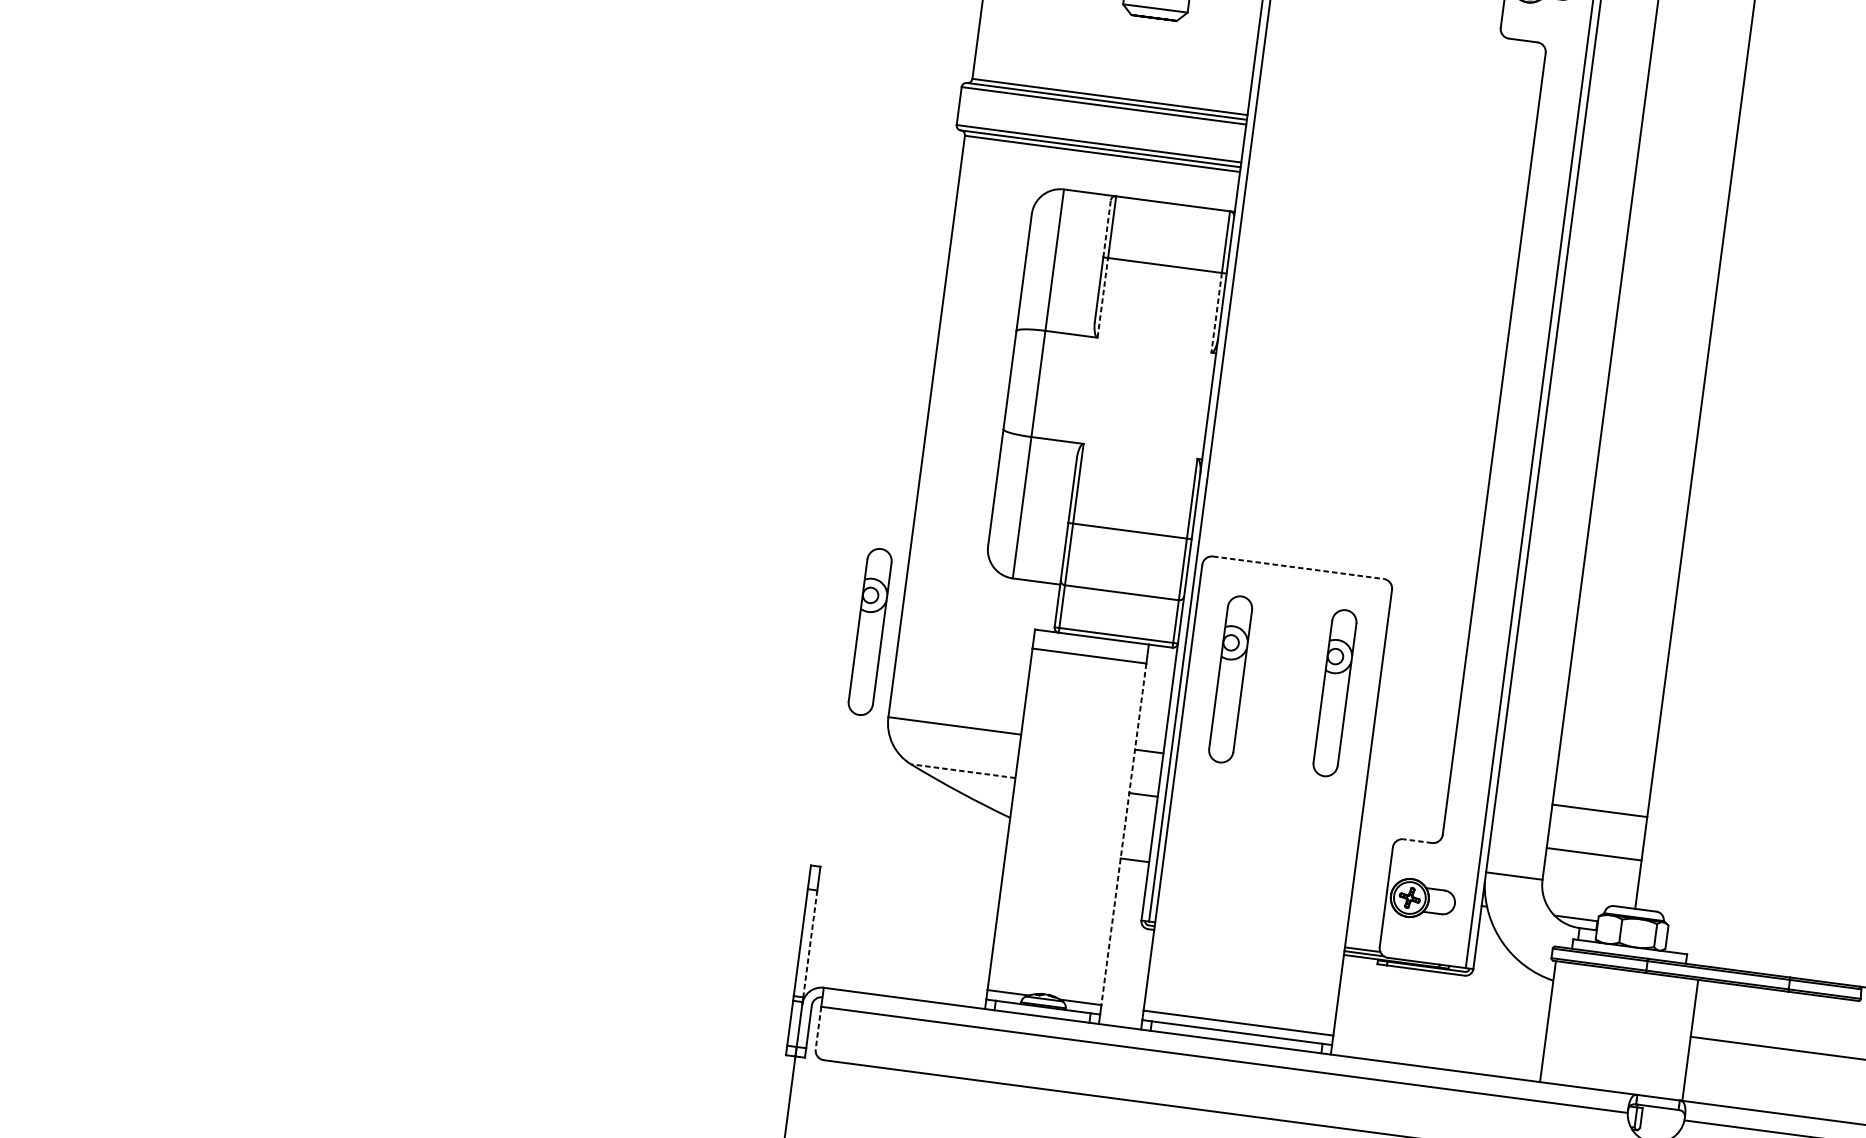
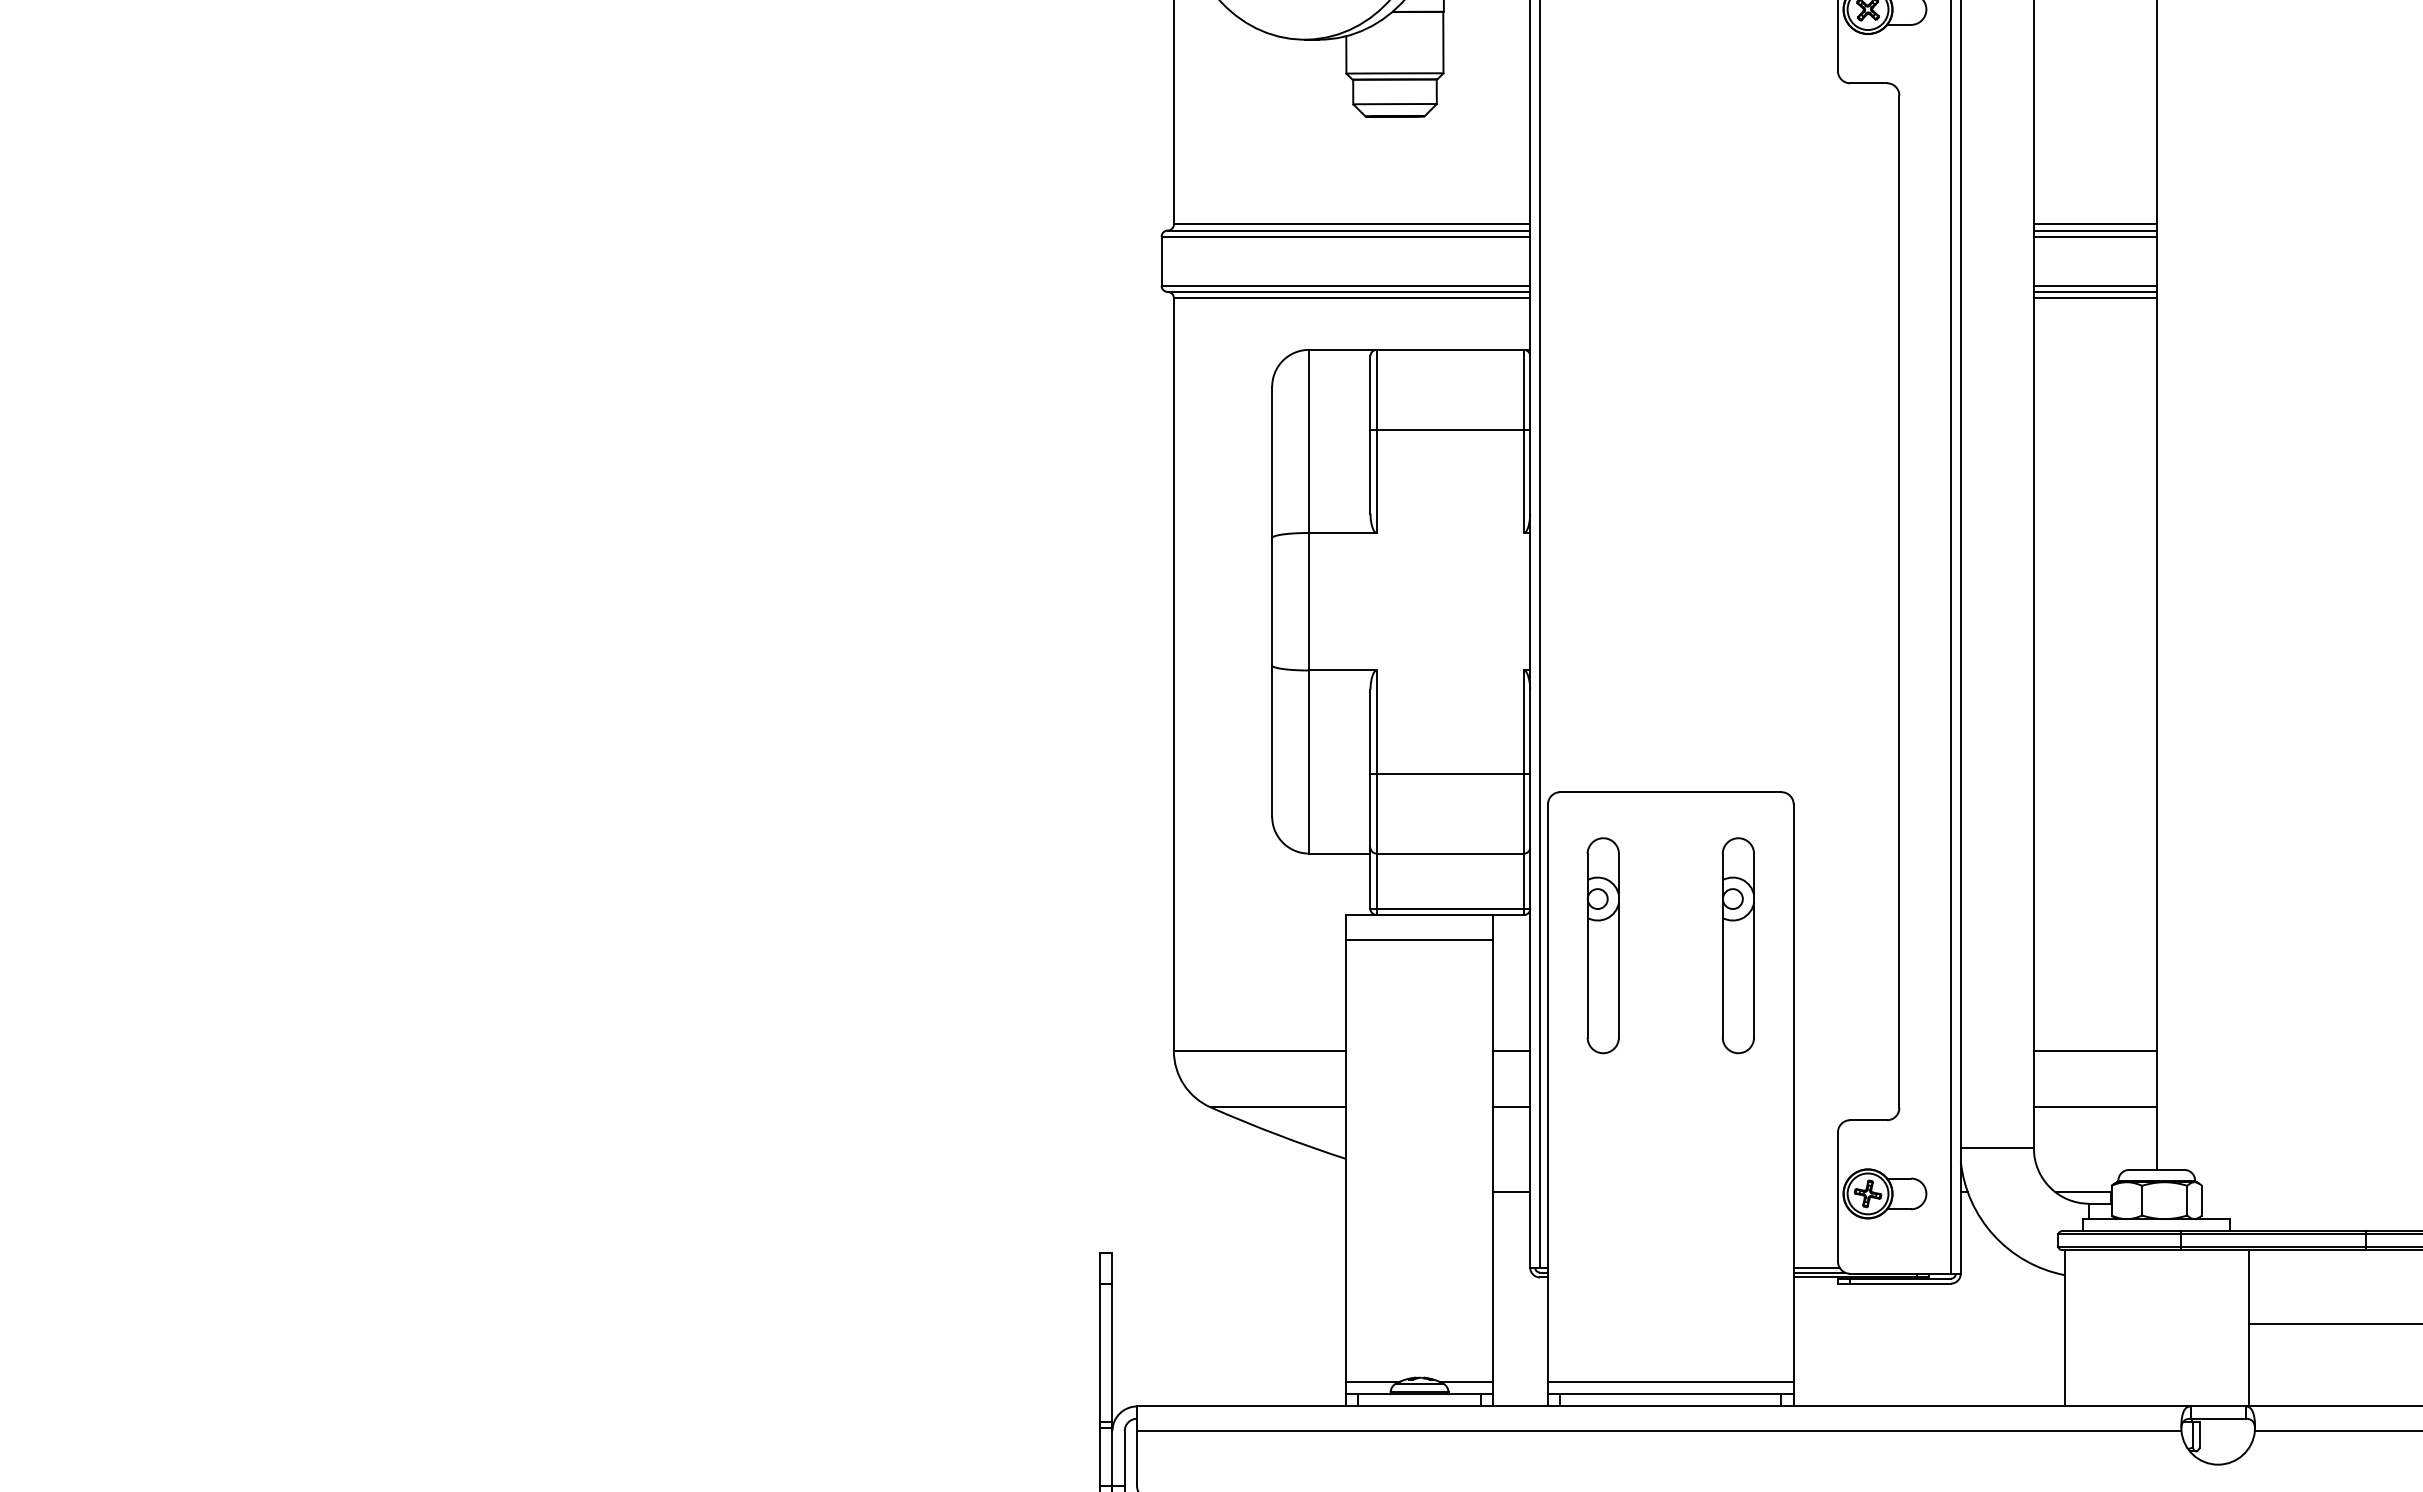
line: (1683, 172) -> (2094, 224), added
line: (1682, 177) -> (2094, 230), added
line: (1682, 181) -> (2094, 236), added
line: (1677, 219) -> (2094, 285), added
line: (1676, 225) -> (2094, 292), added
line: (1107, 228) -> (1370, 392), dashed -> solid
line: (1675, 229) -> (2094, 298), added
line: (1102, 297) -> (1376, 481), dashed -> solid
line: (1217, 312) -> (1524, 481), dashed -> solid
line: (1298, 567) -> (1670, 792), dashed -> solid
part: (869, 631) -> (1135, 945), removed
line: (963, 771) -> (1278, 1107), dashed -> solid
line: (1123, 834) -> (1493, 1161), dashed -> solid
line: (1417, 841) -> (1868, 1120), dashed -> solid
line: (810, 944) -> (1112, 1353), dashed -> solid
line: (818, 1028) -> (1137, 1458), dashed -> solid

